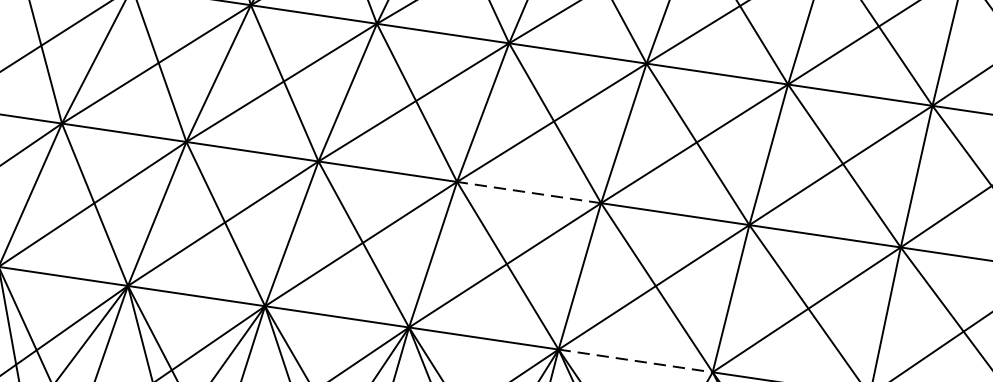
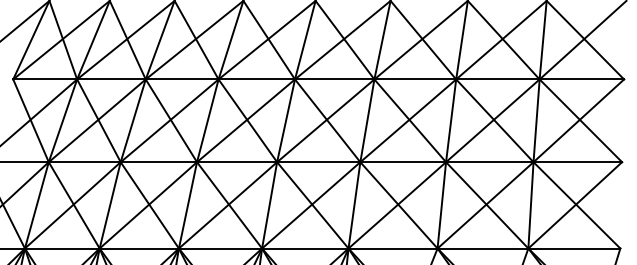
line: (528, 193) -> (318, 162), dashed -> solid
line: (636, 361) -> (393, 248), dashed -> solid

